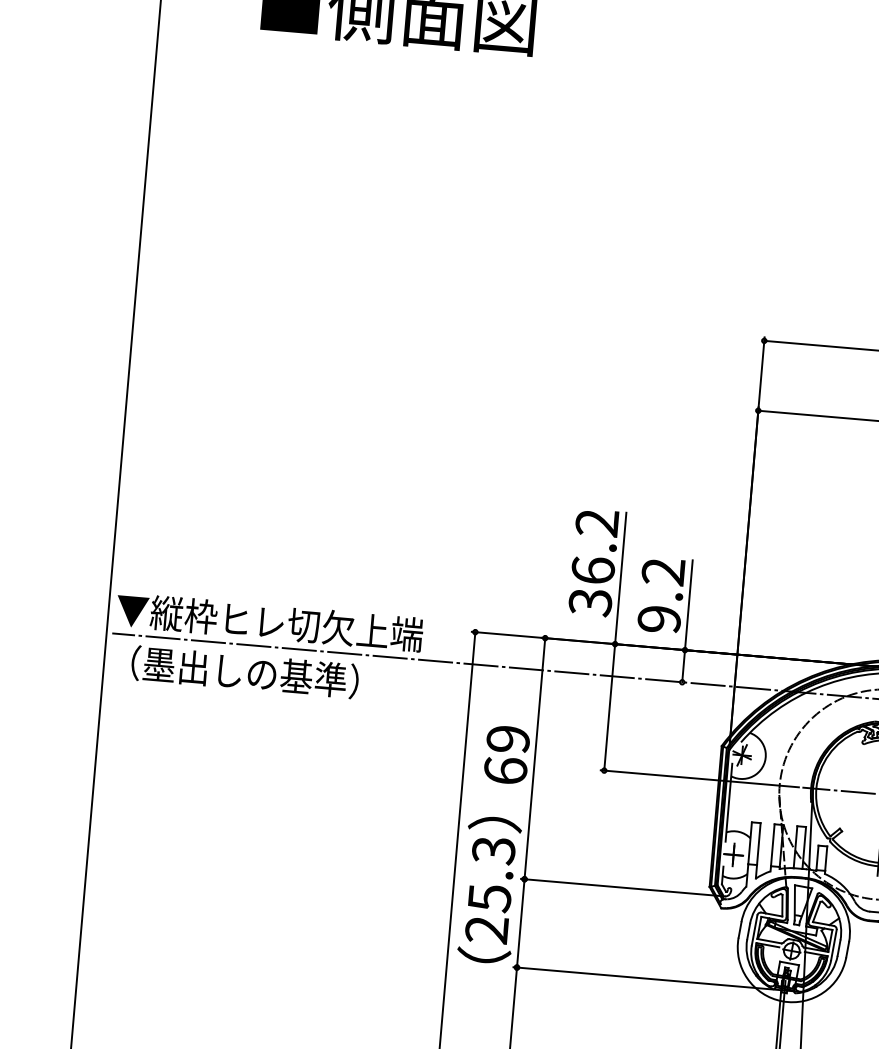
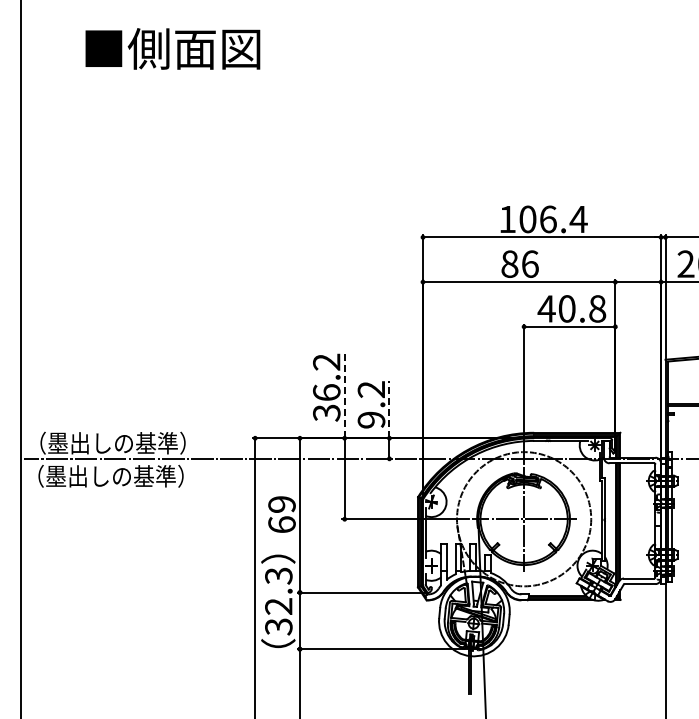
line: (620, 577) -> (344, 395), solid -> dashed
line: (688, 605) -> (389, 409), solid -> dashed
text: (269, 621) -> (123, 442), ▼縦枠ヒレ切欠上端 -> （墨出しの基準）
text: (487, 913) -> (278, 616), 25.3 -> 32.3

